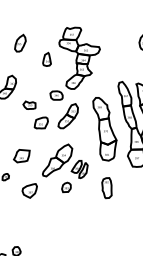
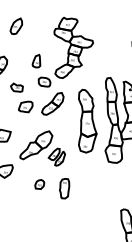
part: (46, 58) -> (36, 60), moved
part: (66, 187) -> (39, 184), moved
part: (106, 188) -> (63, 188), moved

